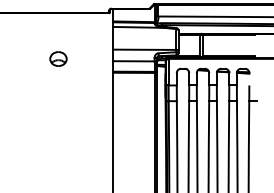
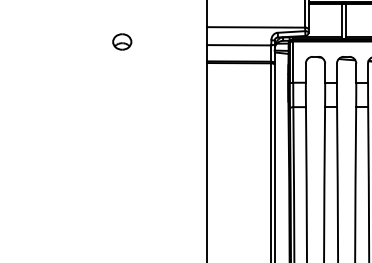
part: (58, 59) -> (122, 42), size x0.71

